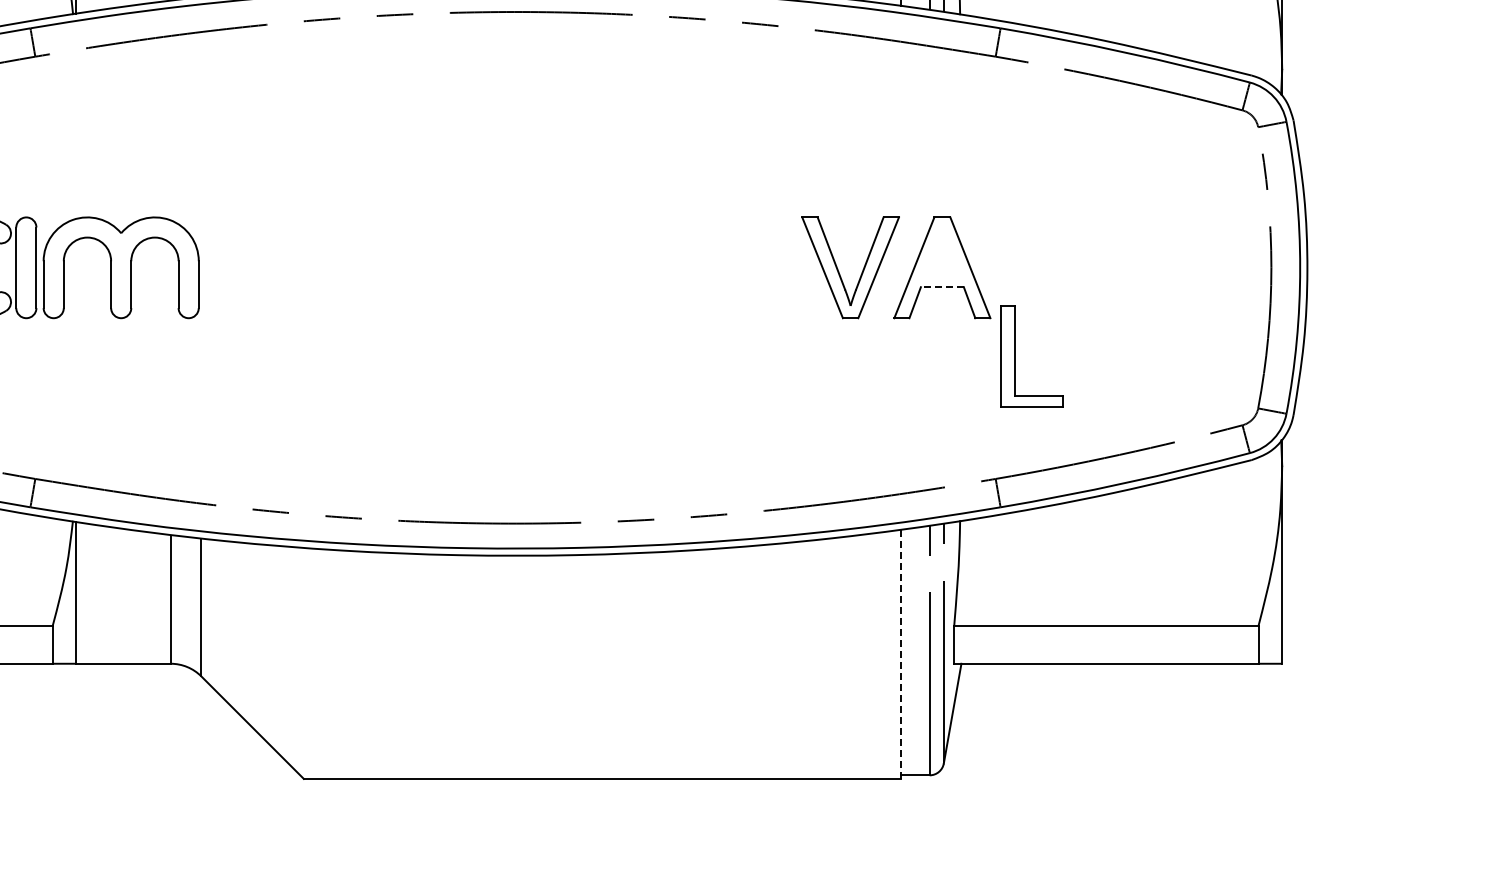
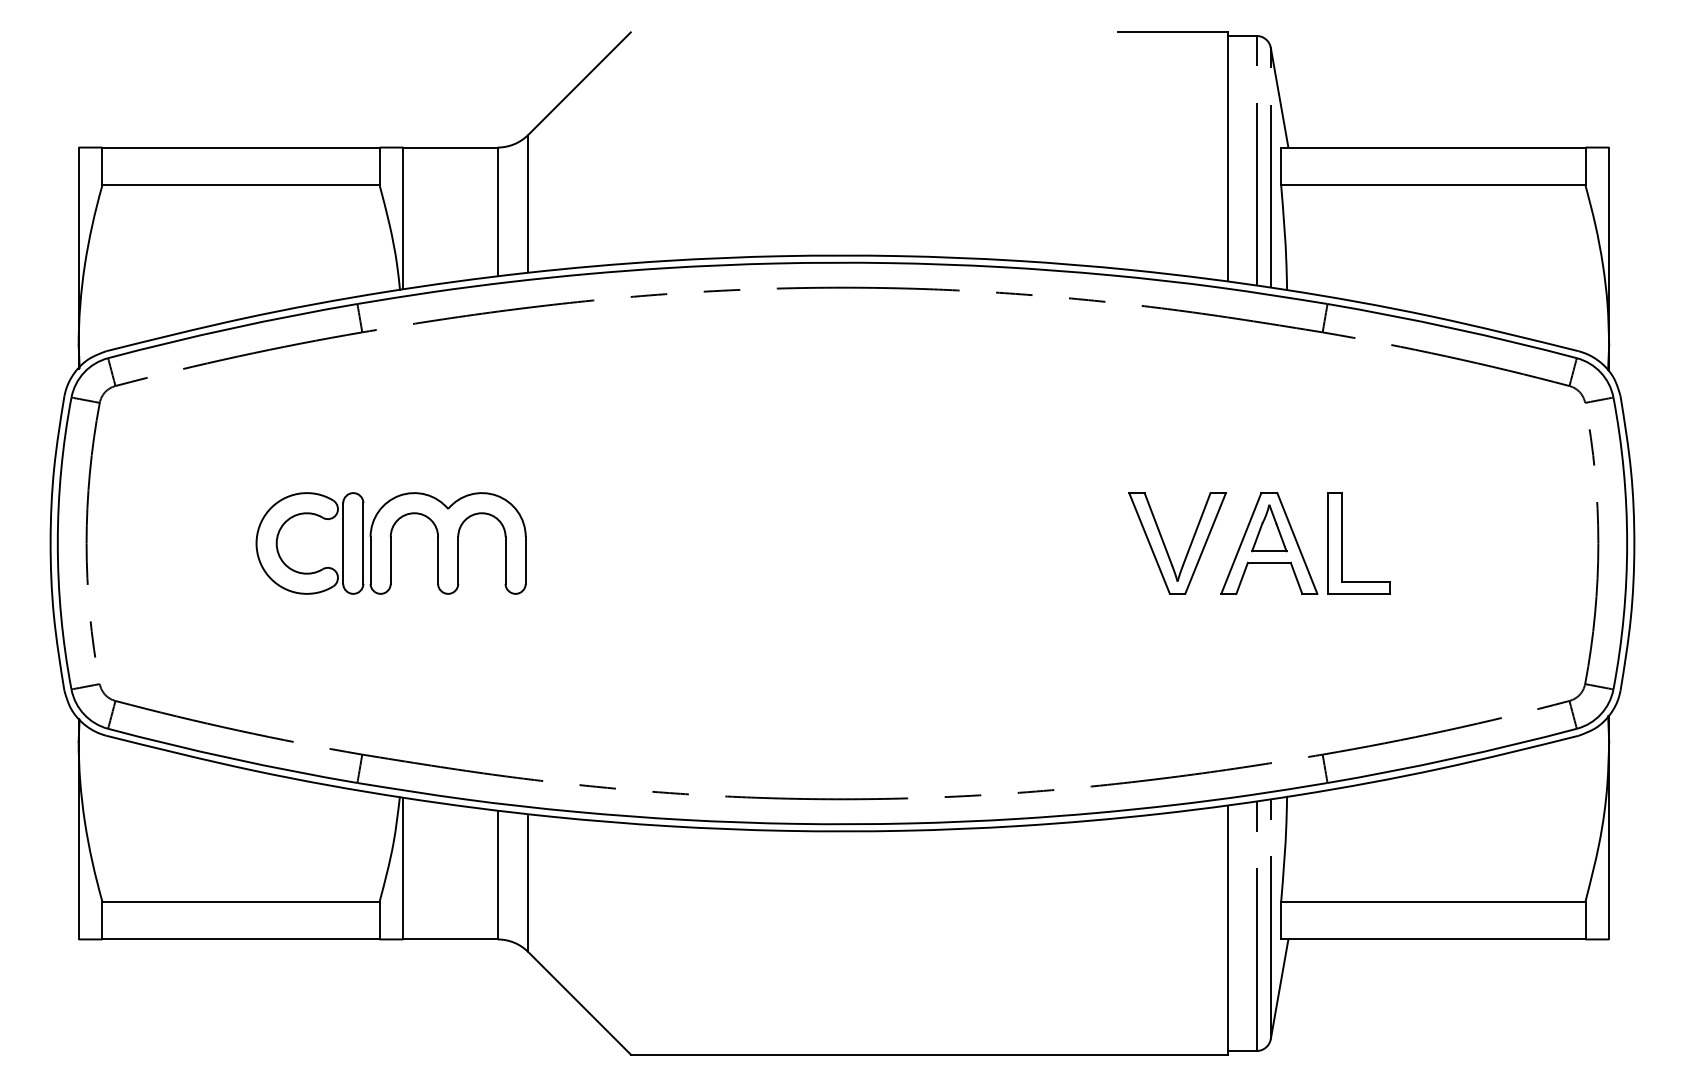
part: (942, 252) -> (1269, 528), added
line: (941, 286) -> (1268, 562), dashed -> solid
part: (1015, 356) -> (1342, 543), moved
line: (900, 654) -> (1227, 930), dashed -> solid

